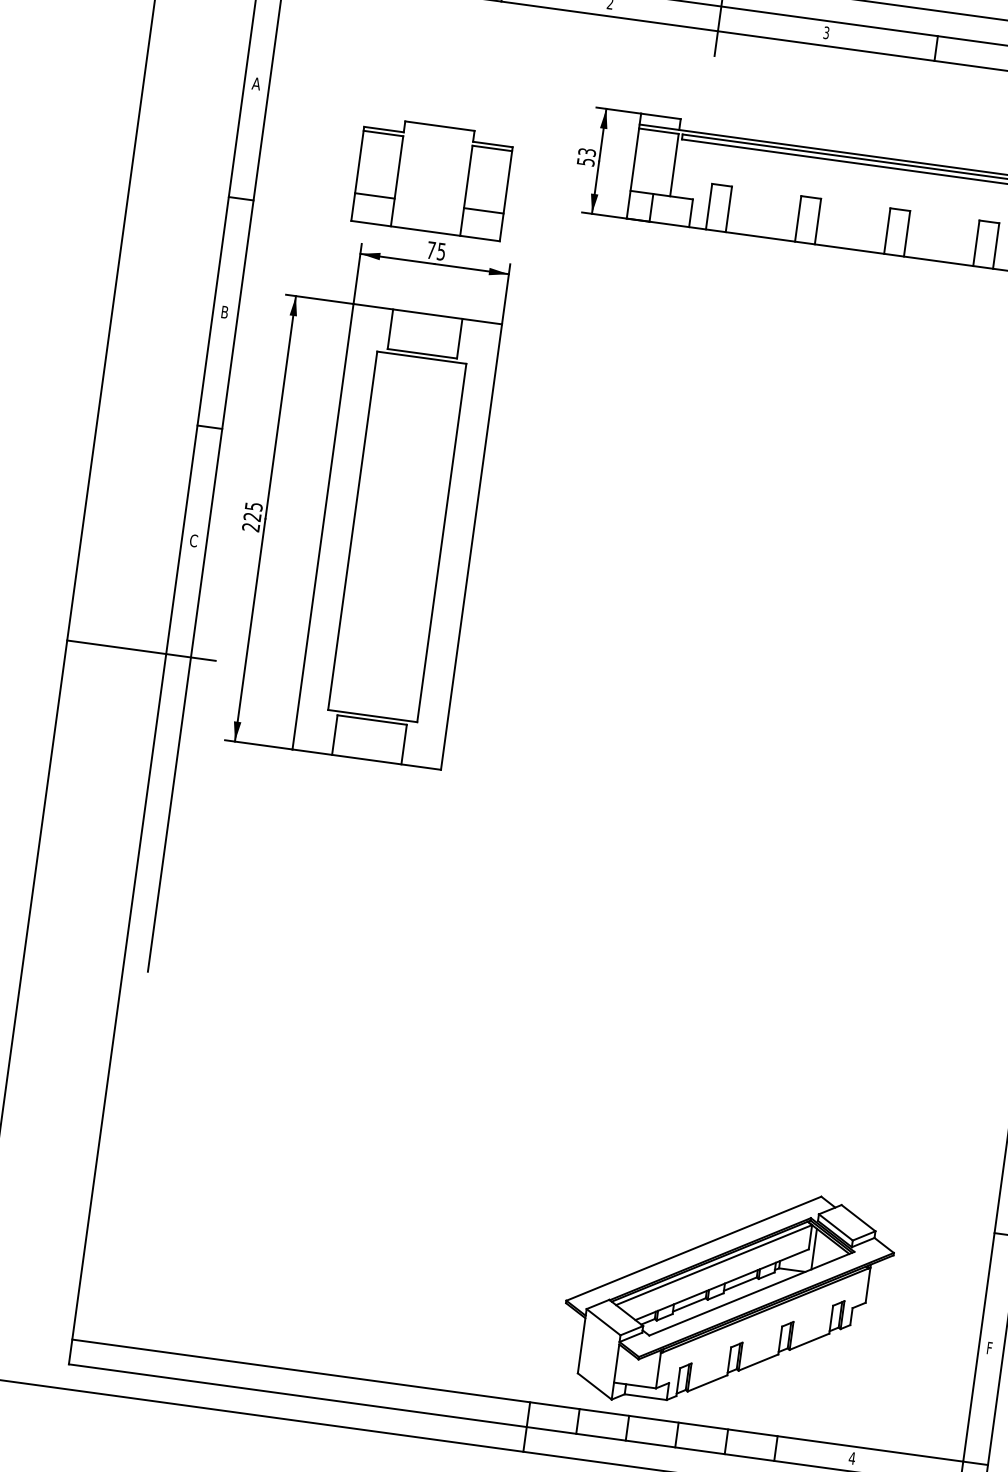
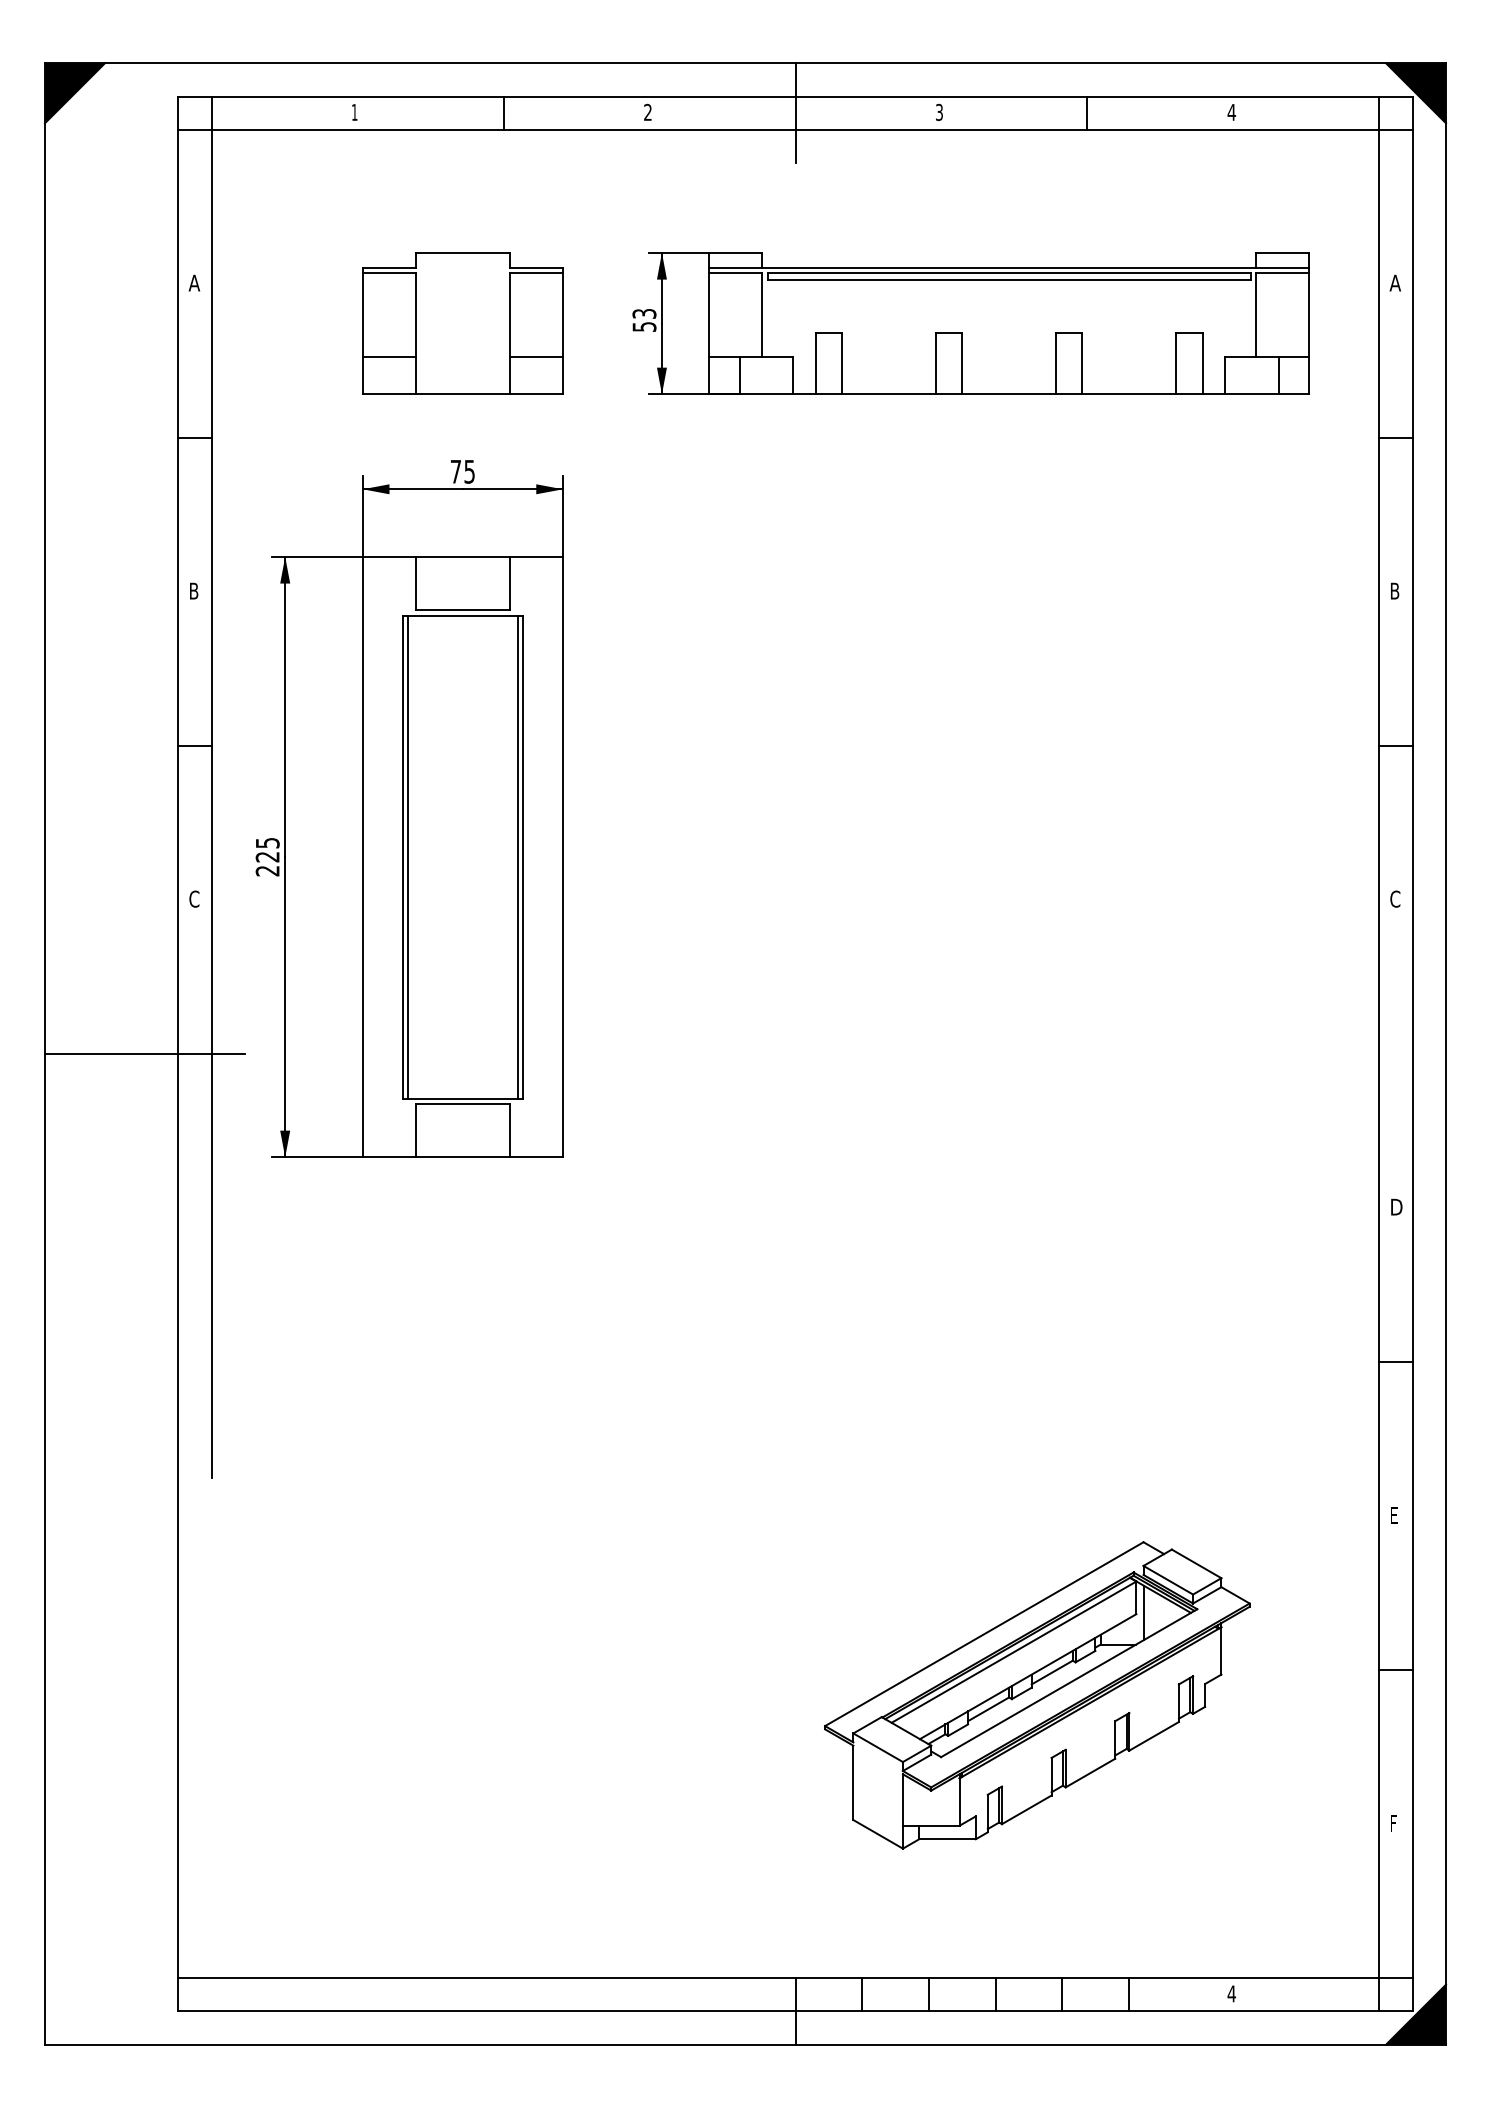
part: (432, 178) -> (462, 323), moved
line: (357, 530) -> (408, 856), added
line: (437, 542) -> (517, 856), added
part: (727, 1299) -> (1037, 1695), moved

